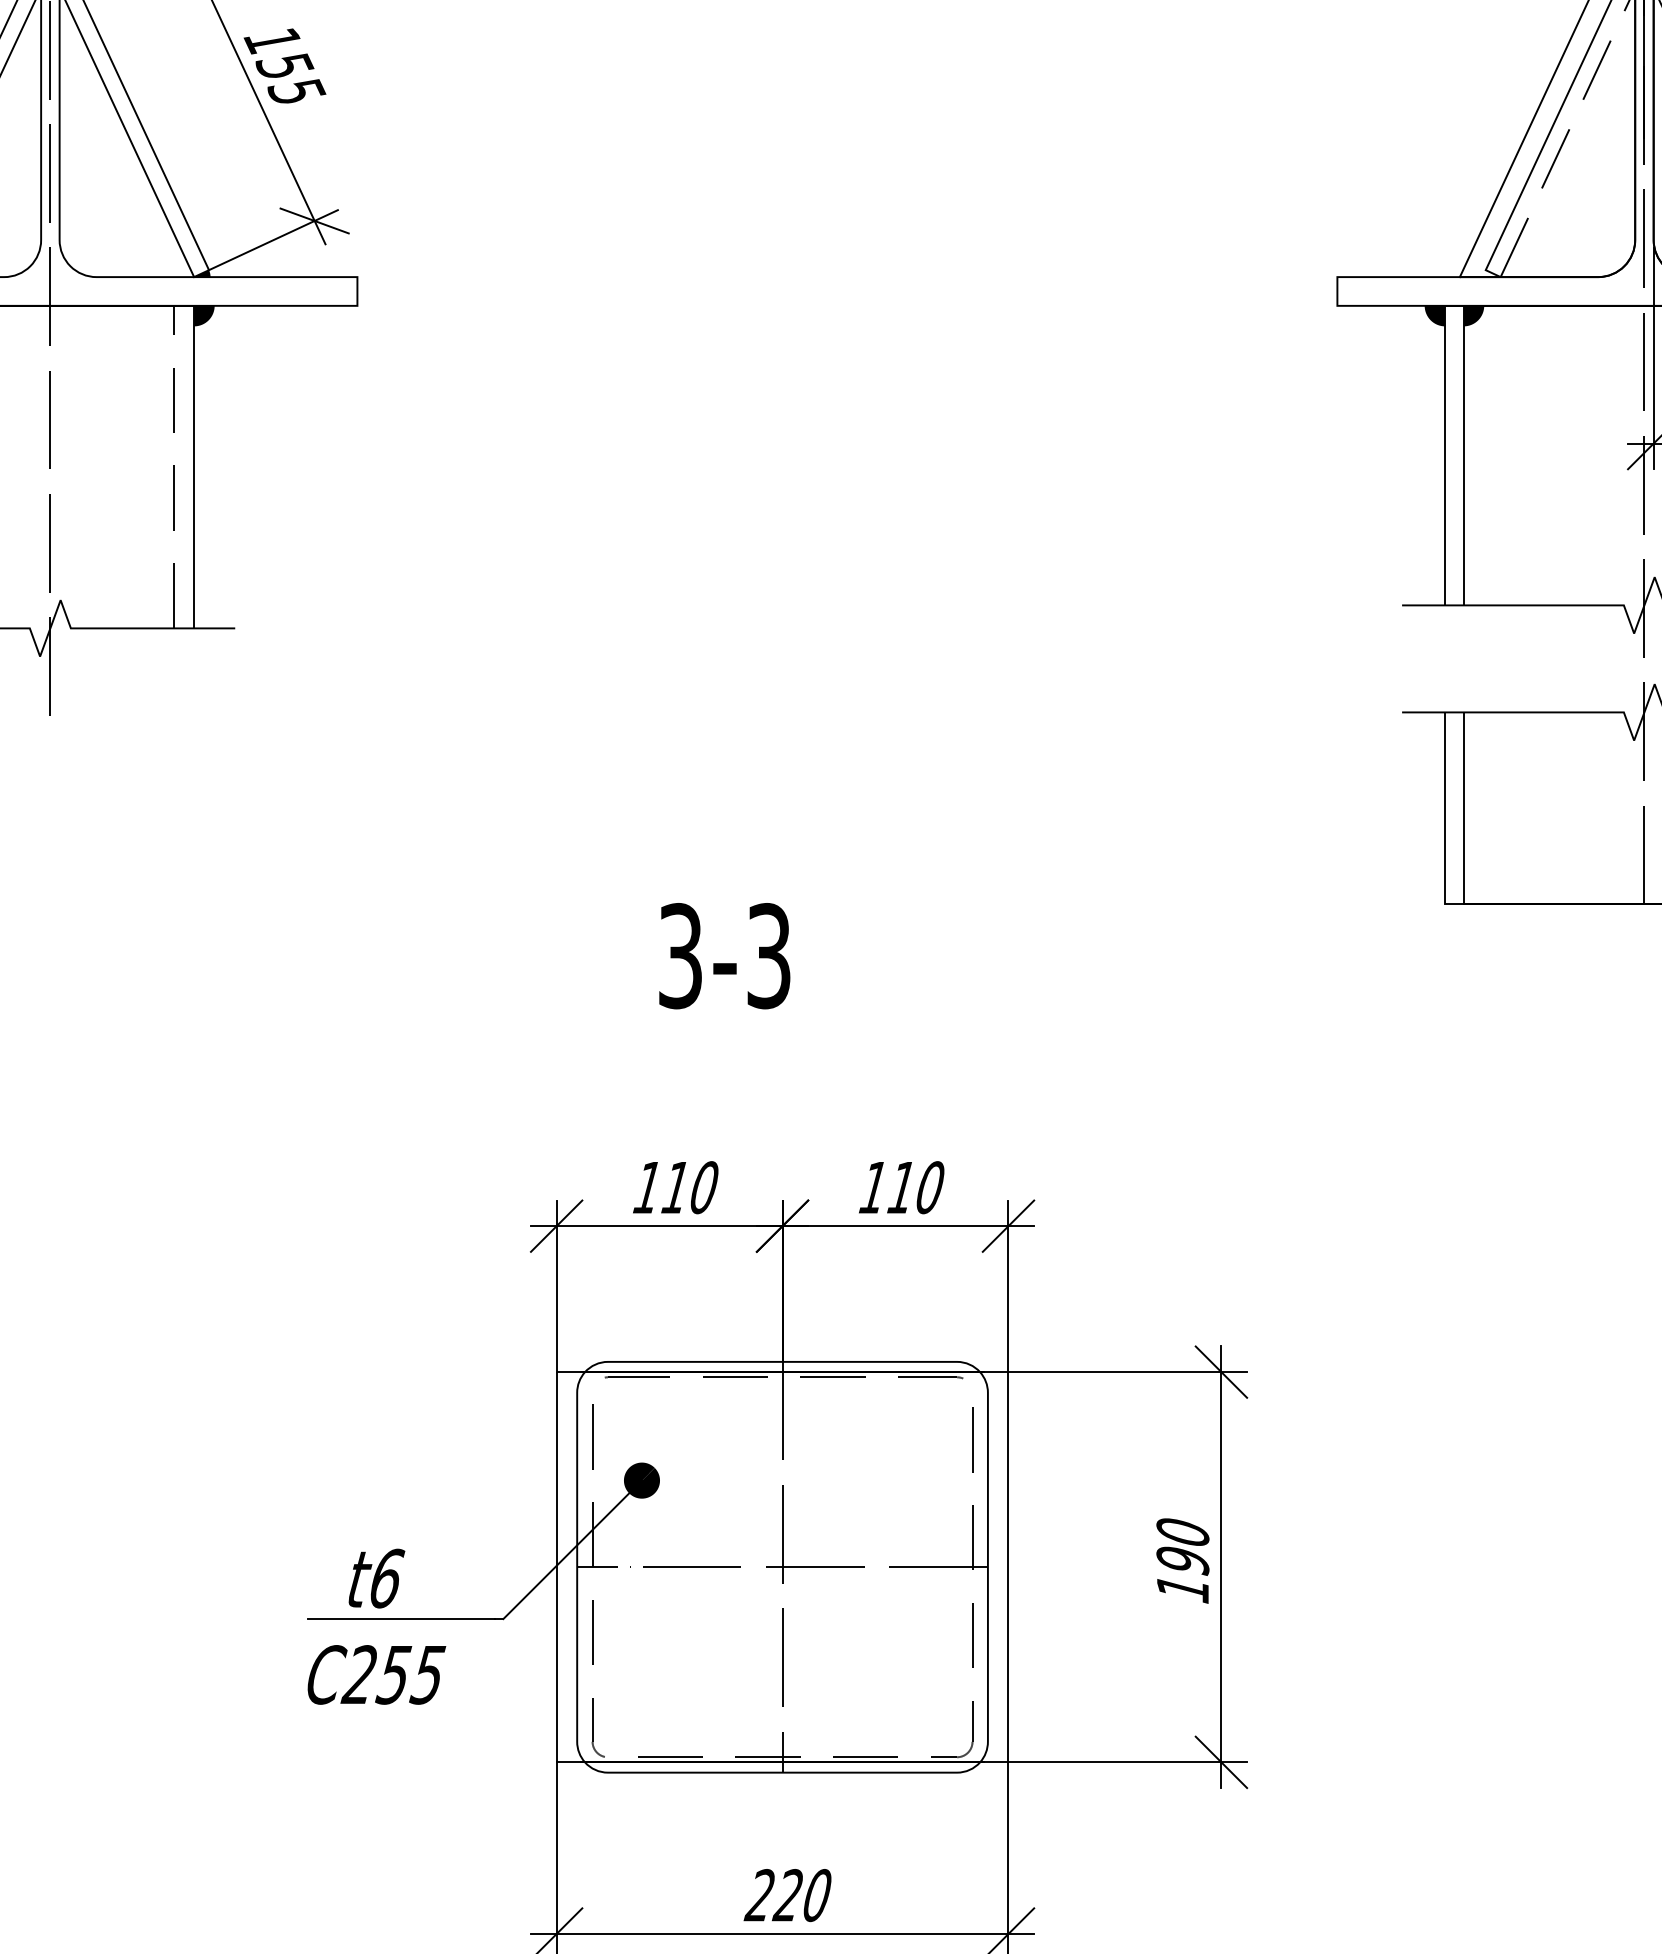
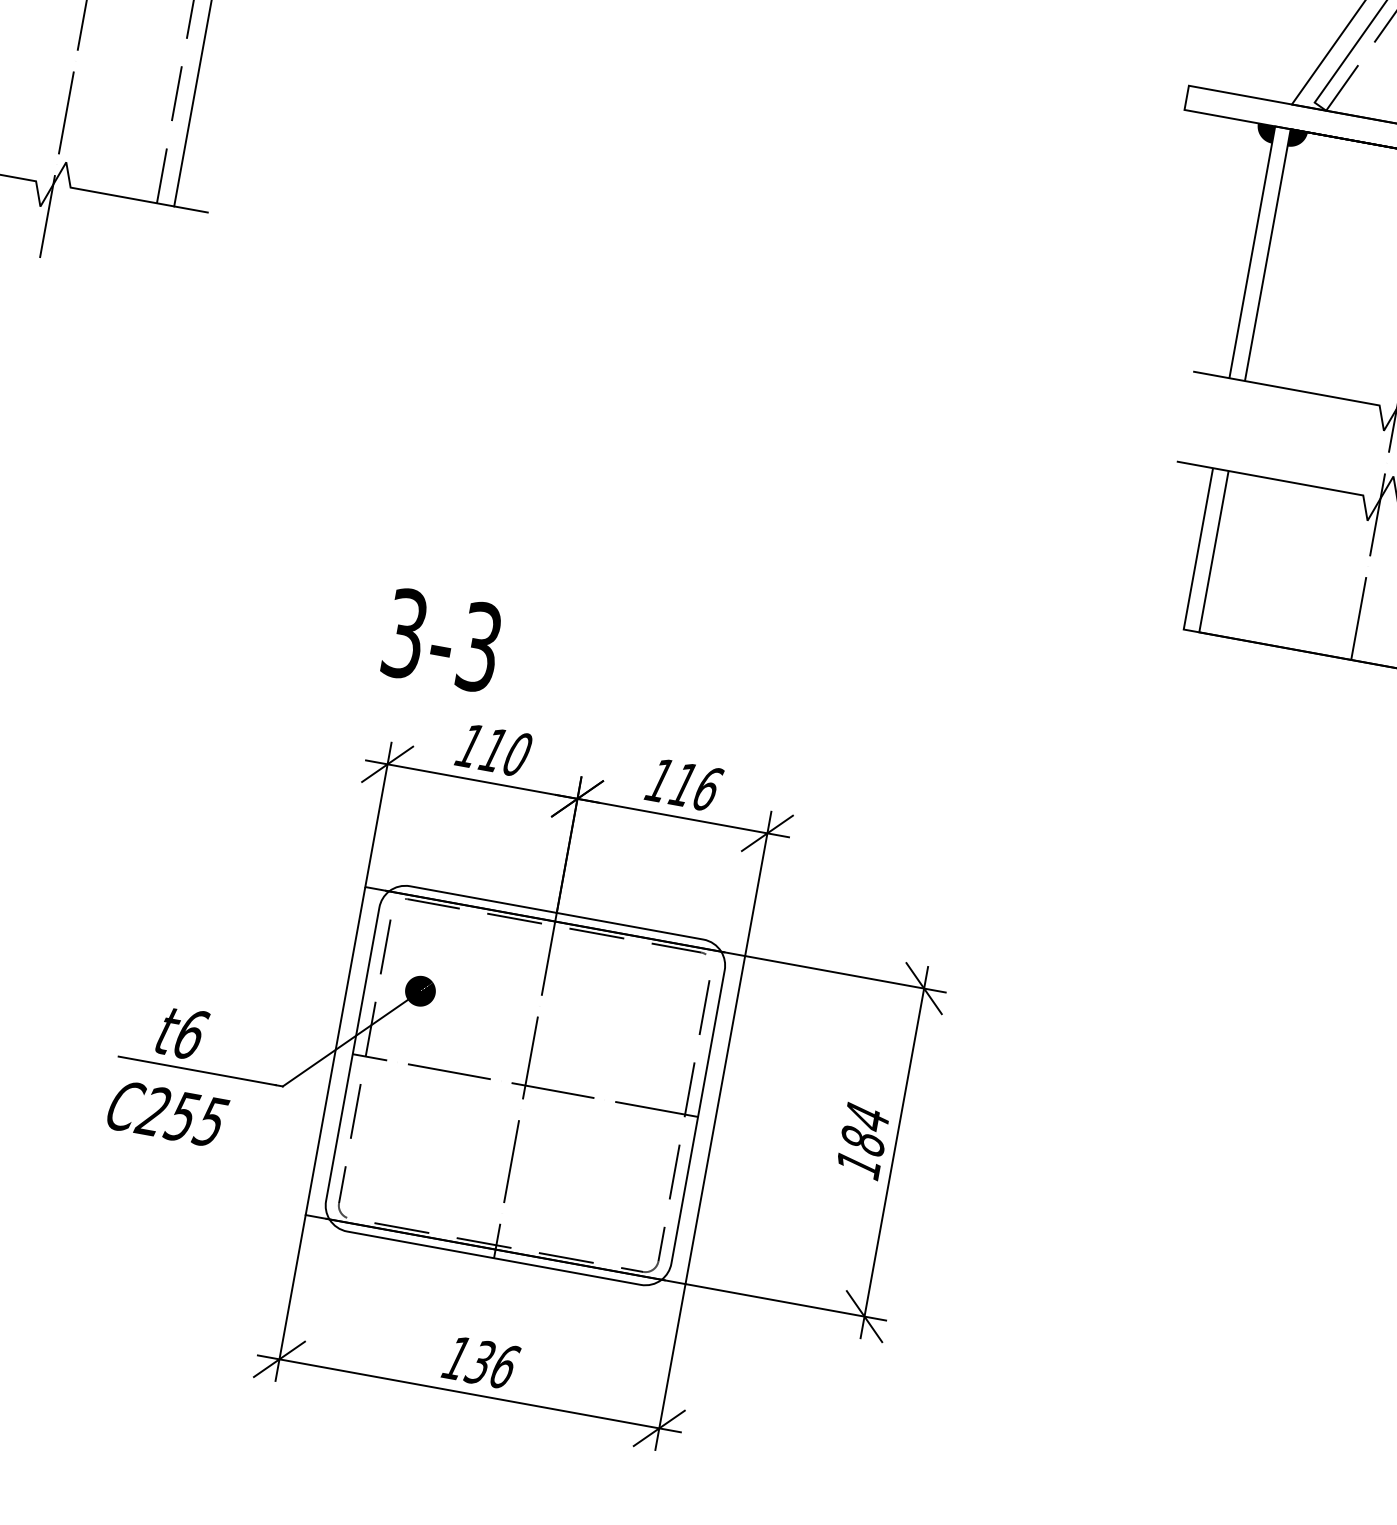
text: (724, 956) -> (442, 640), moved
text: (931, 1187) -> (708, 789), 110 -> 116
text: (1182, 1546) -> (864, 1129), 190 -> 184
text: (788, 1895) -> (480, 1362), 220 -> 136

